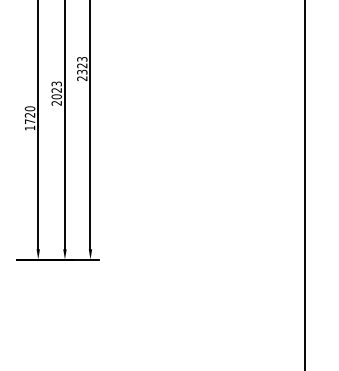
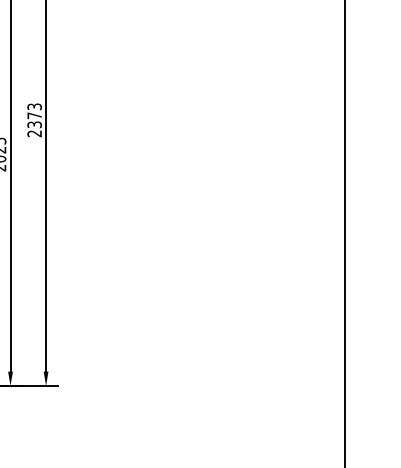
text: (82, 65) -> (34, 115), 2323 -> 2373

